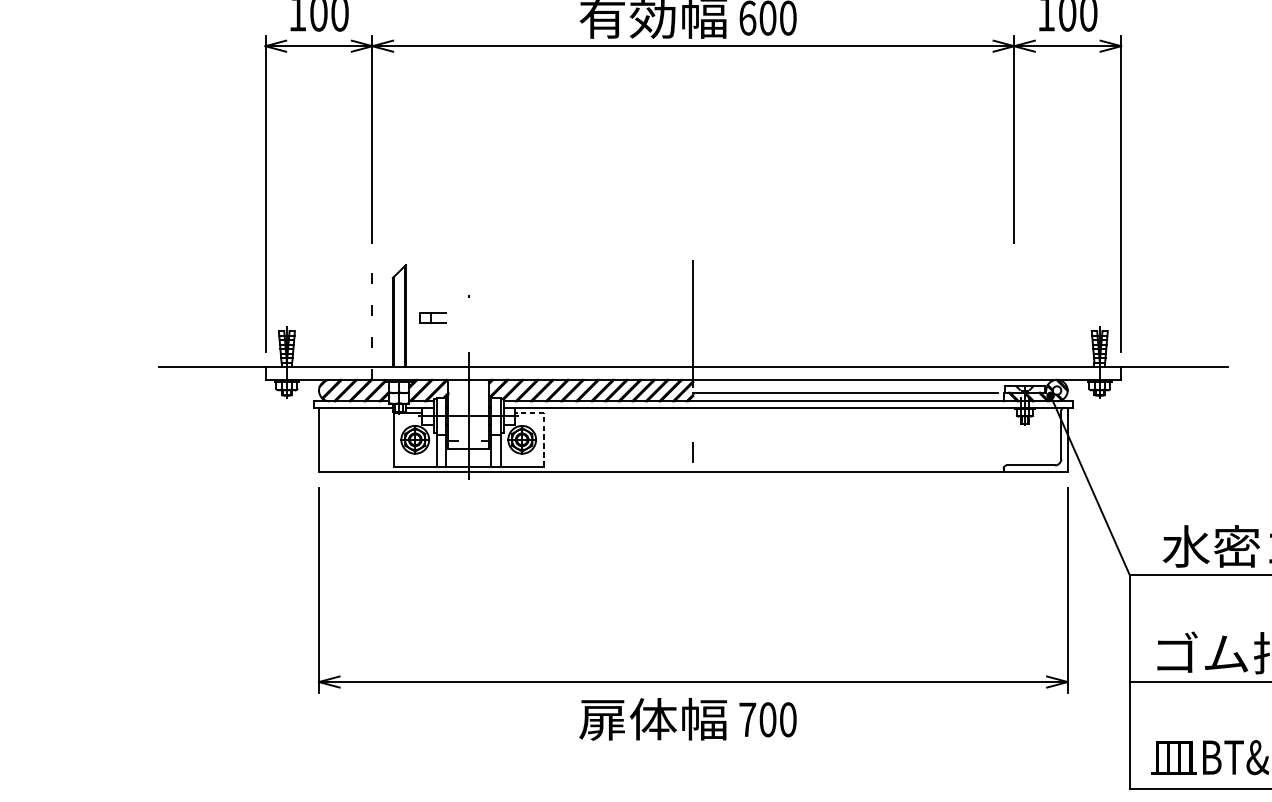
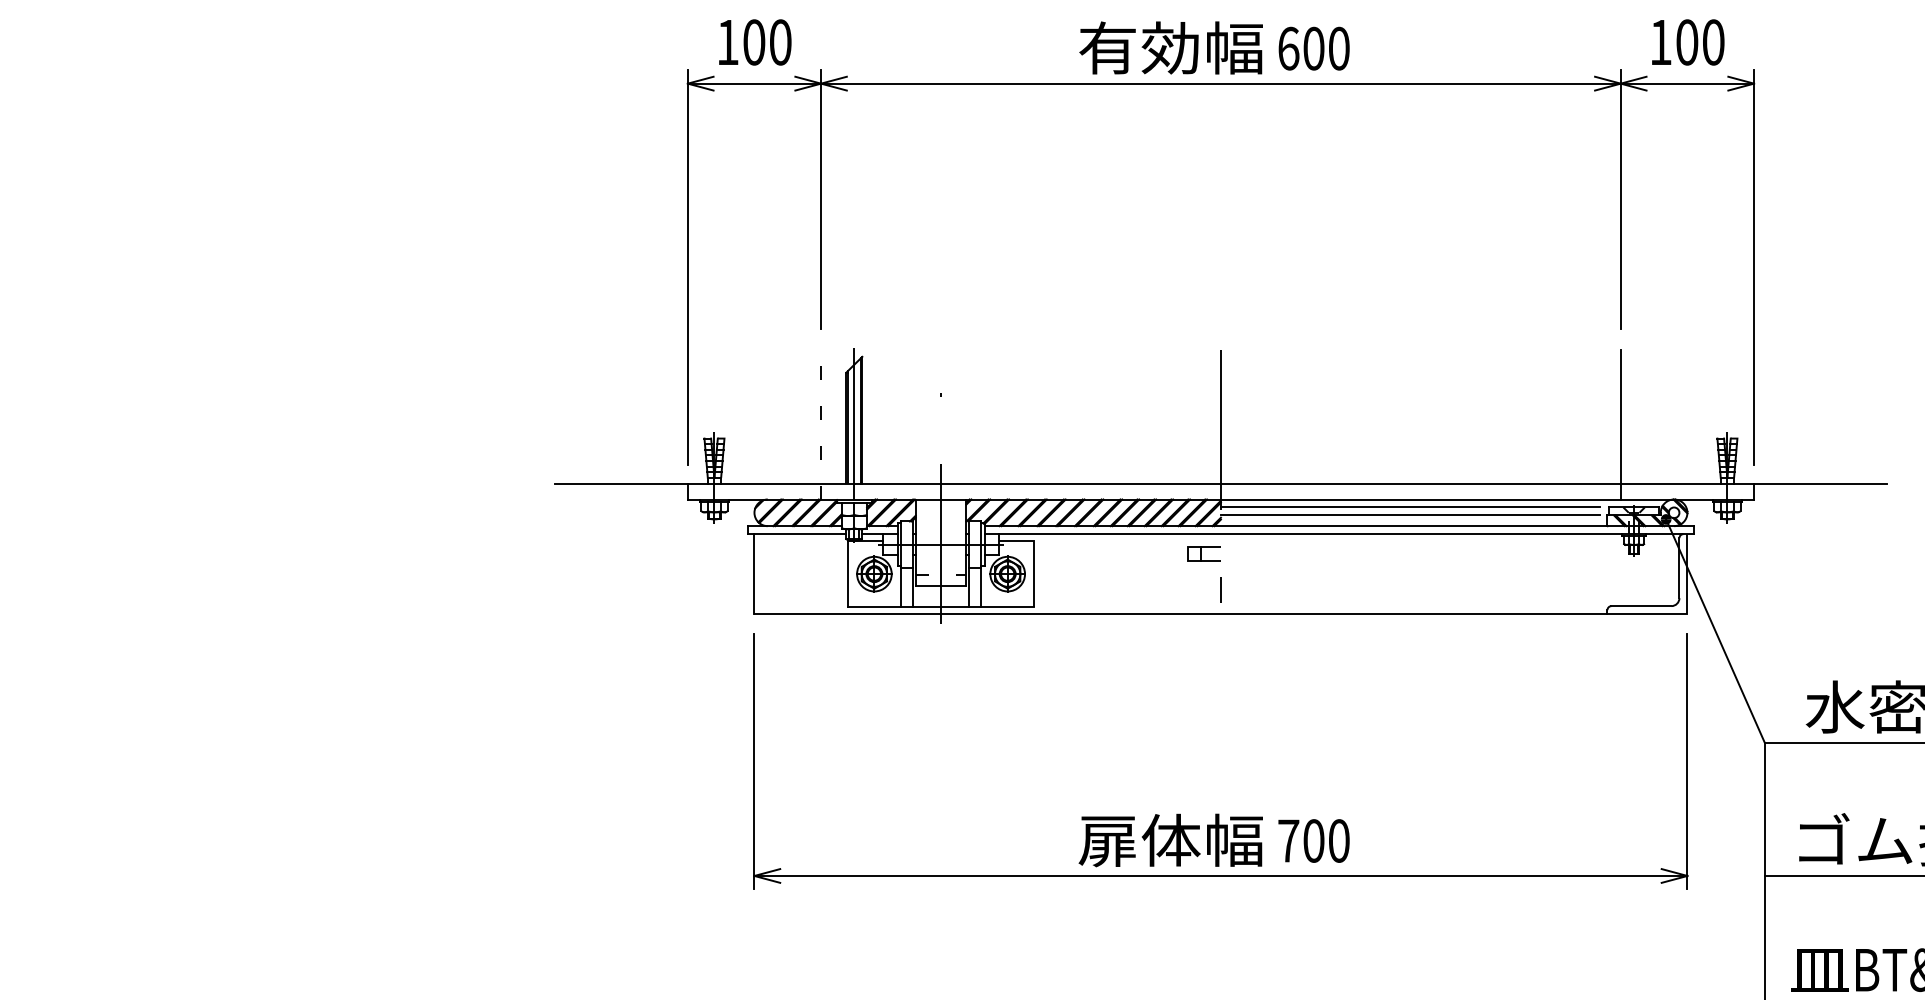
part: (432, 317) -> (1203, 553), moved
line: (399, 318) -> (854, 423), added
line: (1013, 319) -> (1620, 424), added
line: (845, 386) -> (1410, 507), added
line: (543, 424) -> (1034, 555), dashed -> solid
text: (687, 719) -> (1213, 840), moved

